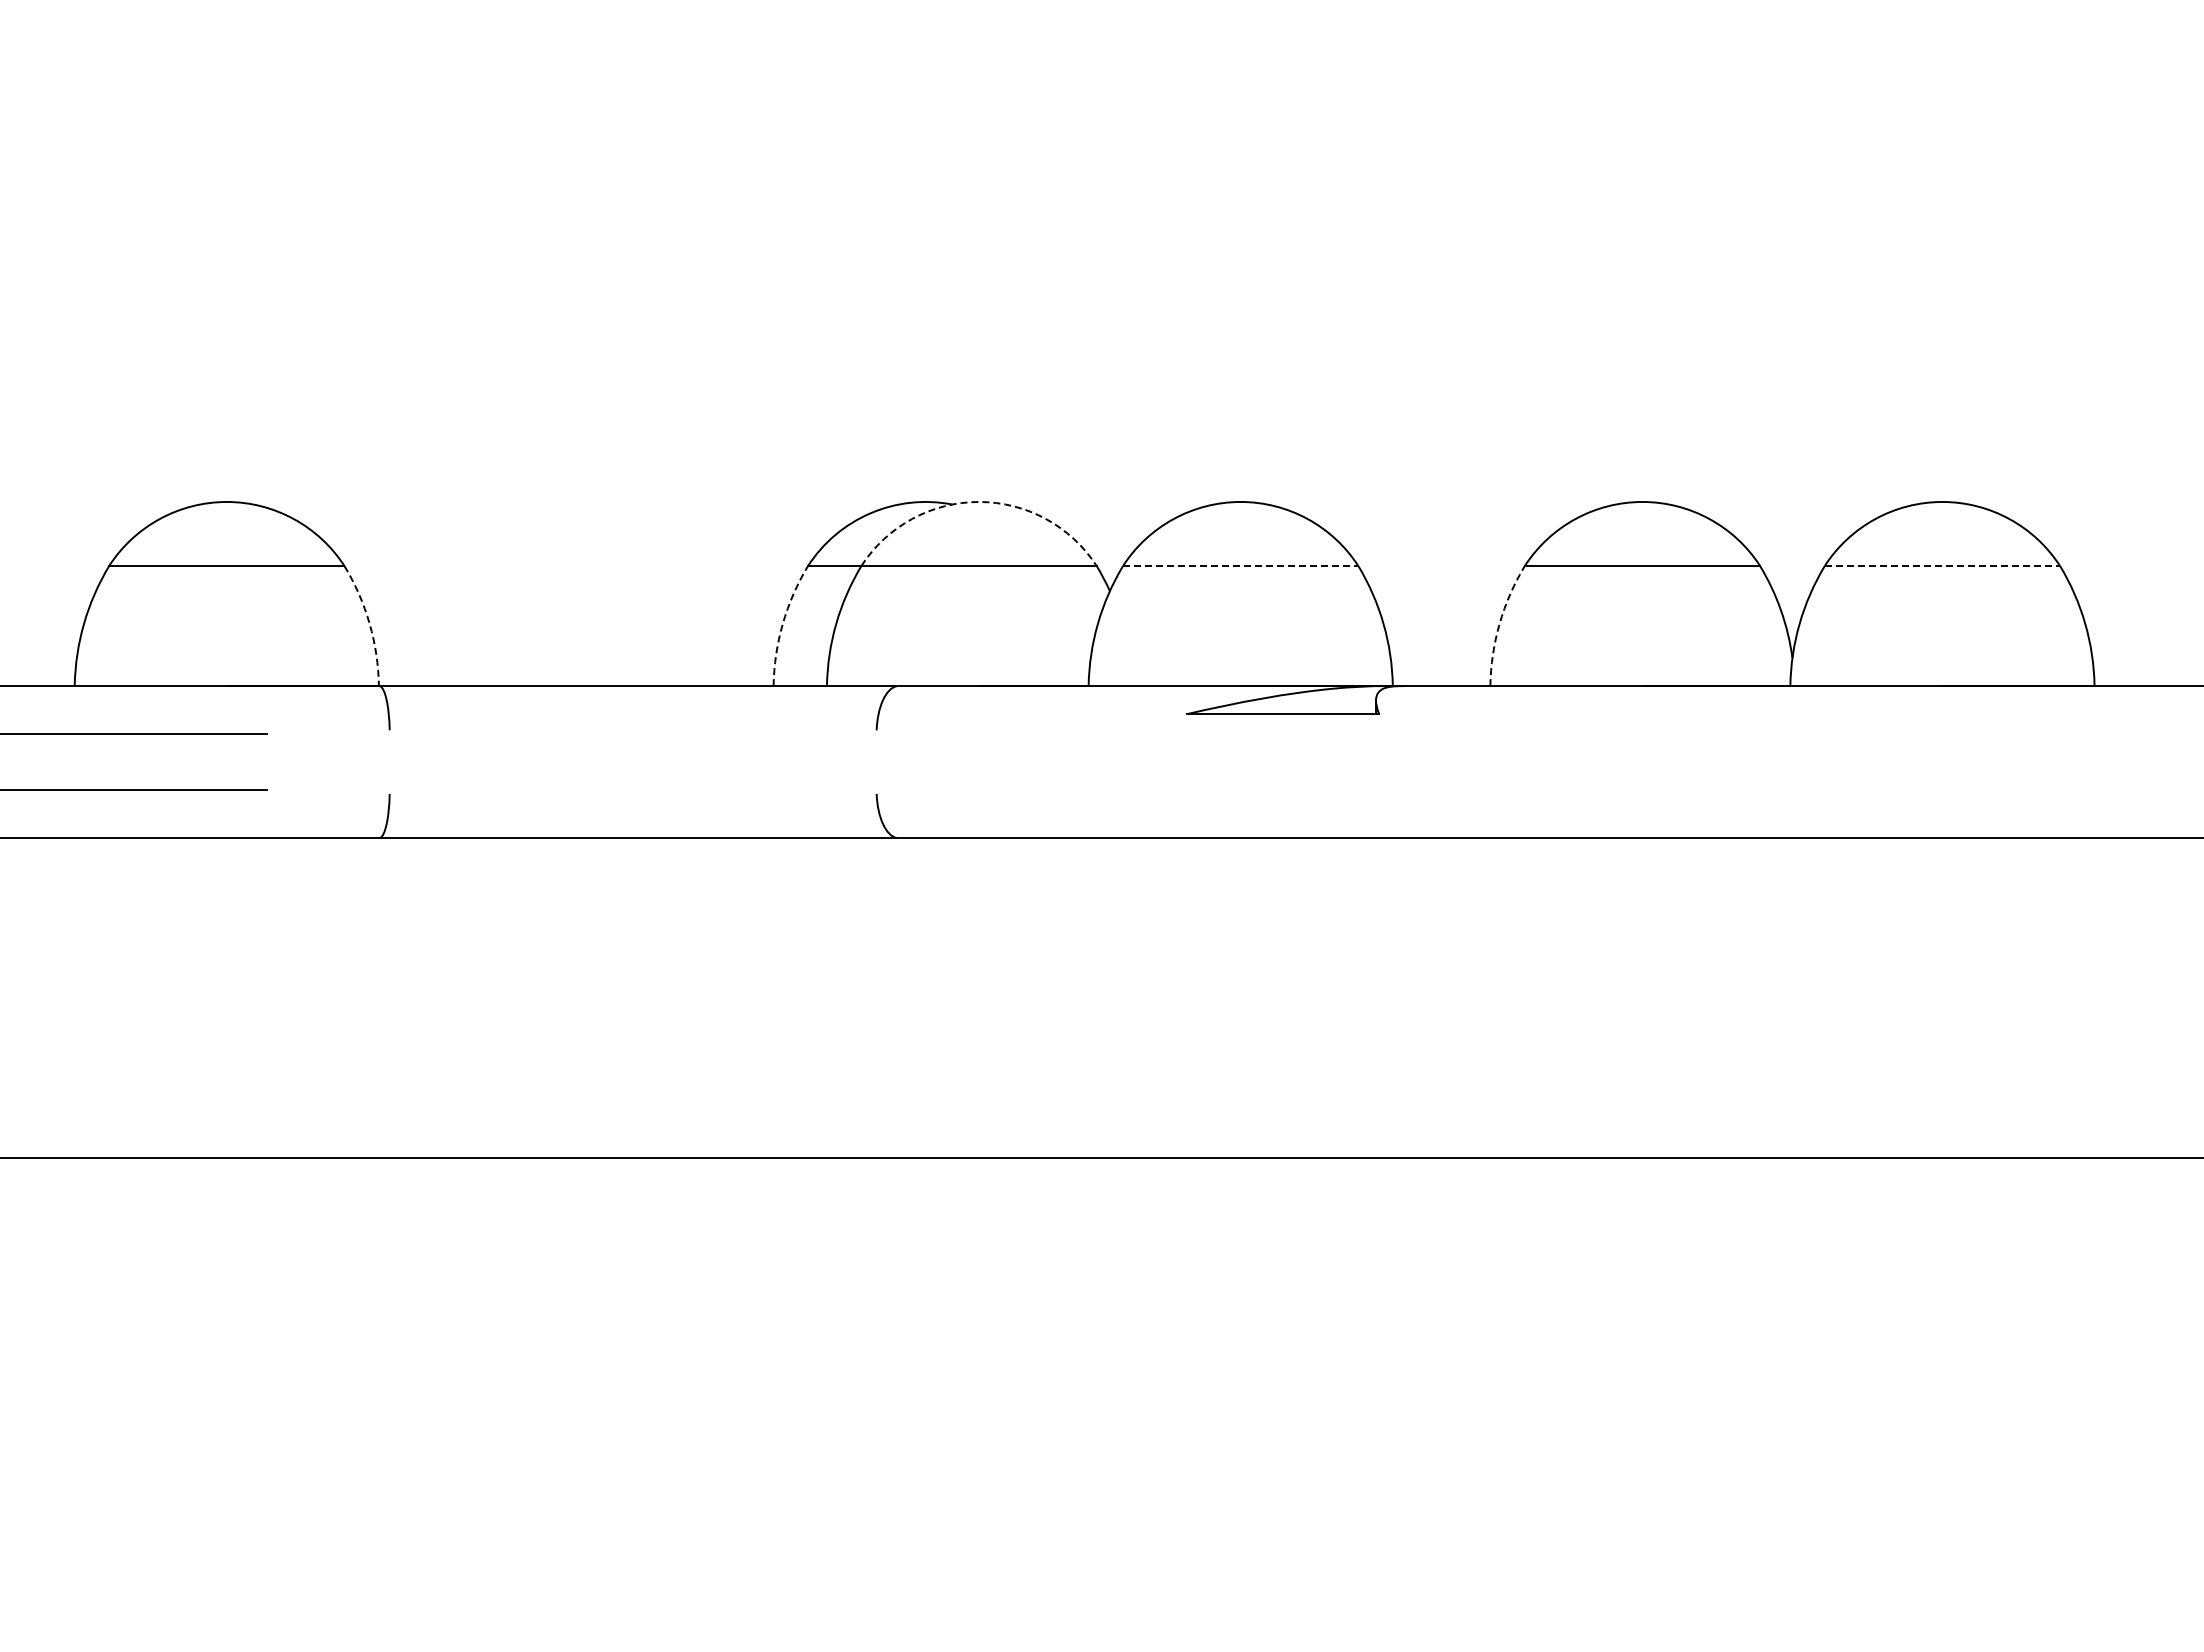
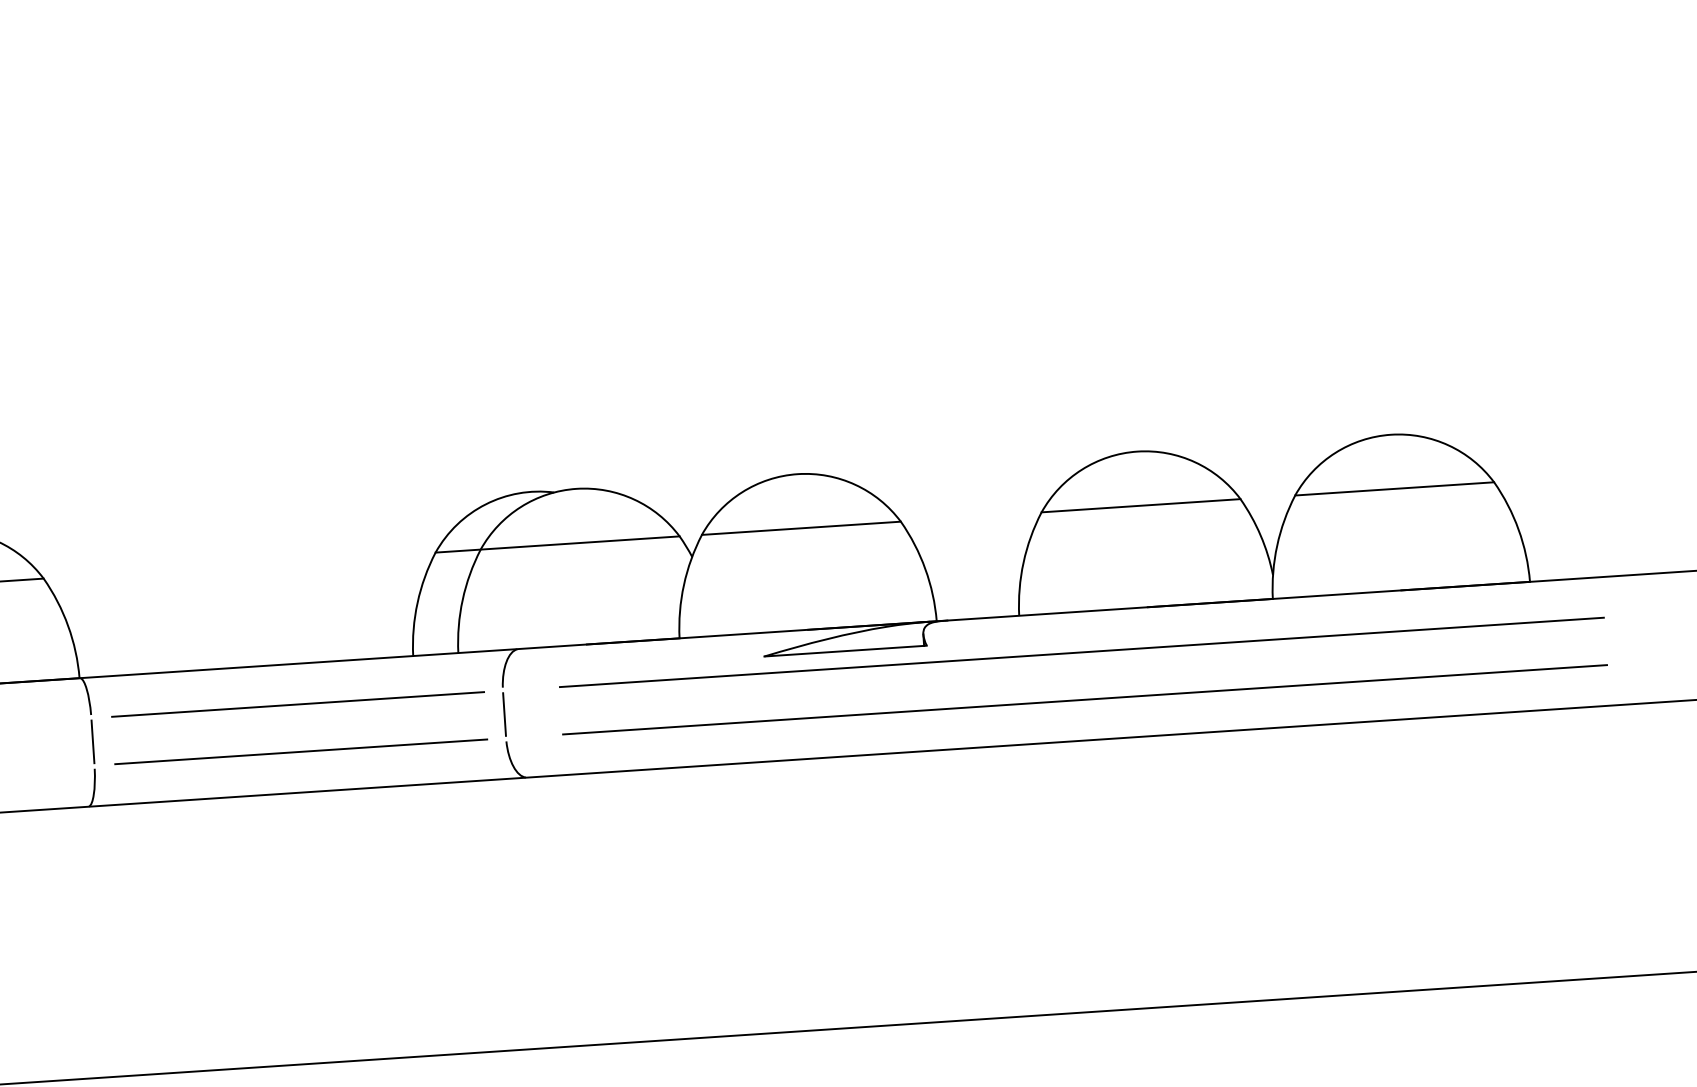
arc: (979, 501) -> (576, 488), dashed -> solid
line: (1240, 566) -> (801, 528), dashed -> solid
line: (1942, 566) -> (1394, 489), dashed -> solid
arc: (369, 623) -> (68, 625), dashed -> solid
arc: (782, 623) -> (417, 602), dashed -> solid
arc: (1499, 623) -> (1023, 562), dashed -> solid
line: (634, 734) -> (298, 704), added
line: (1560, 734) -> (1081, 652), added
line: (389, 761) -> (92, 741), added
line: (876, 761) -> (504, 714), added
line: (634, 790) -> (301, 752), added
line: (1560, 790) -> (1084, 700), added

